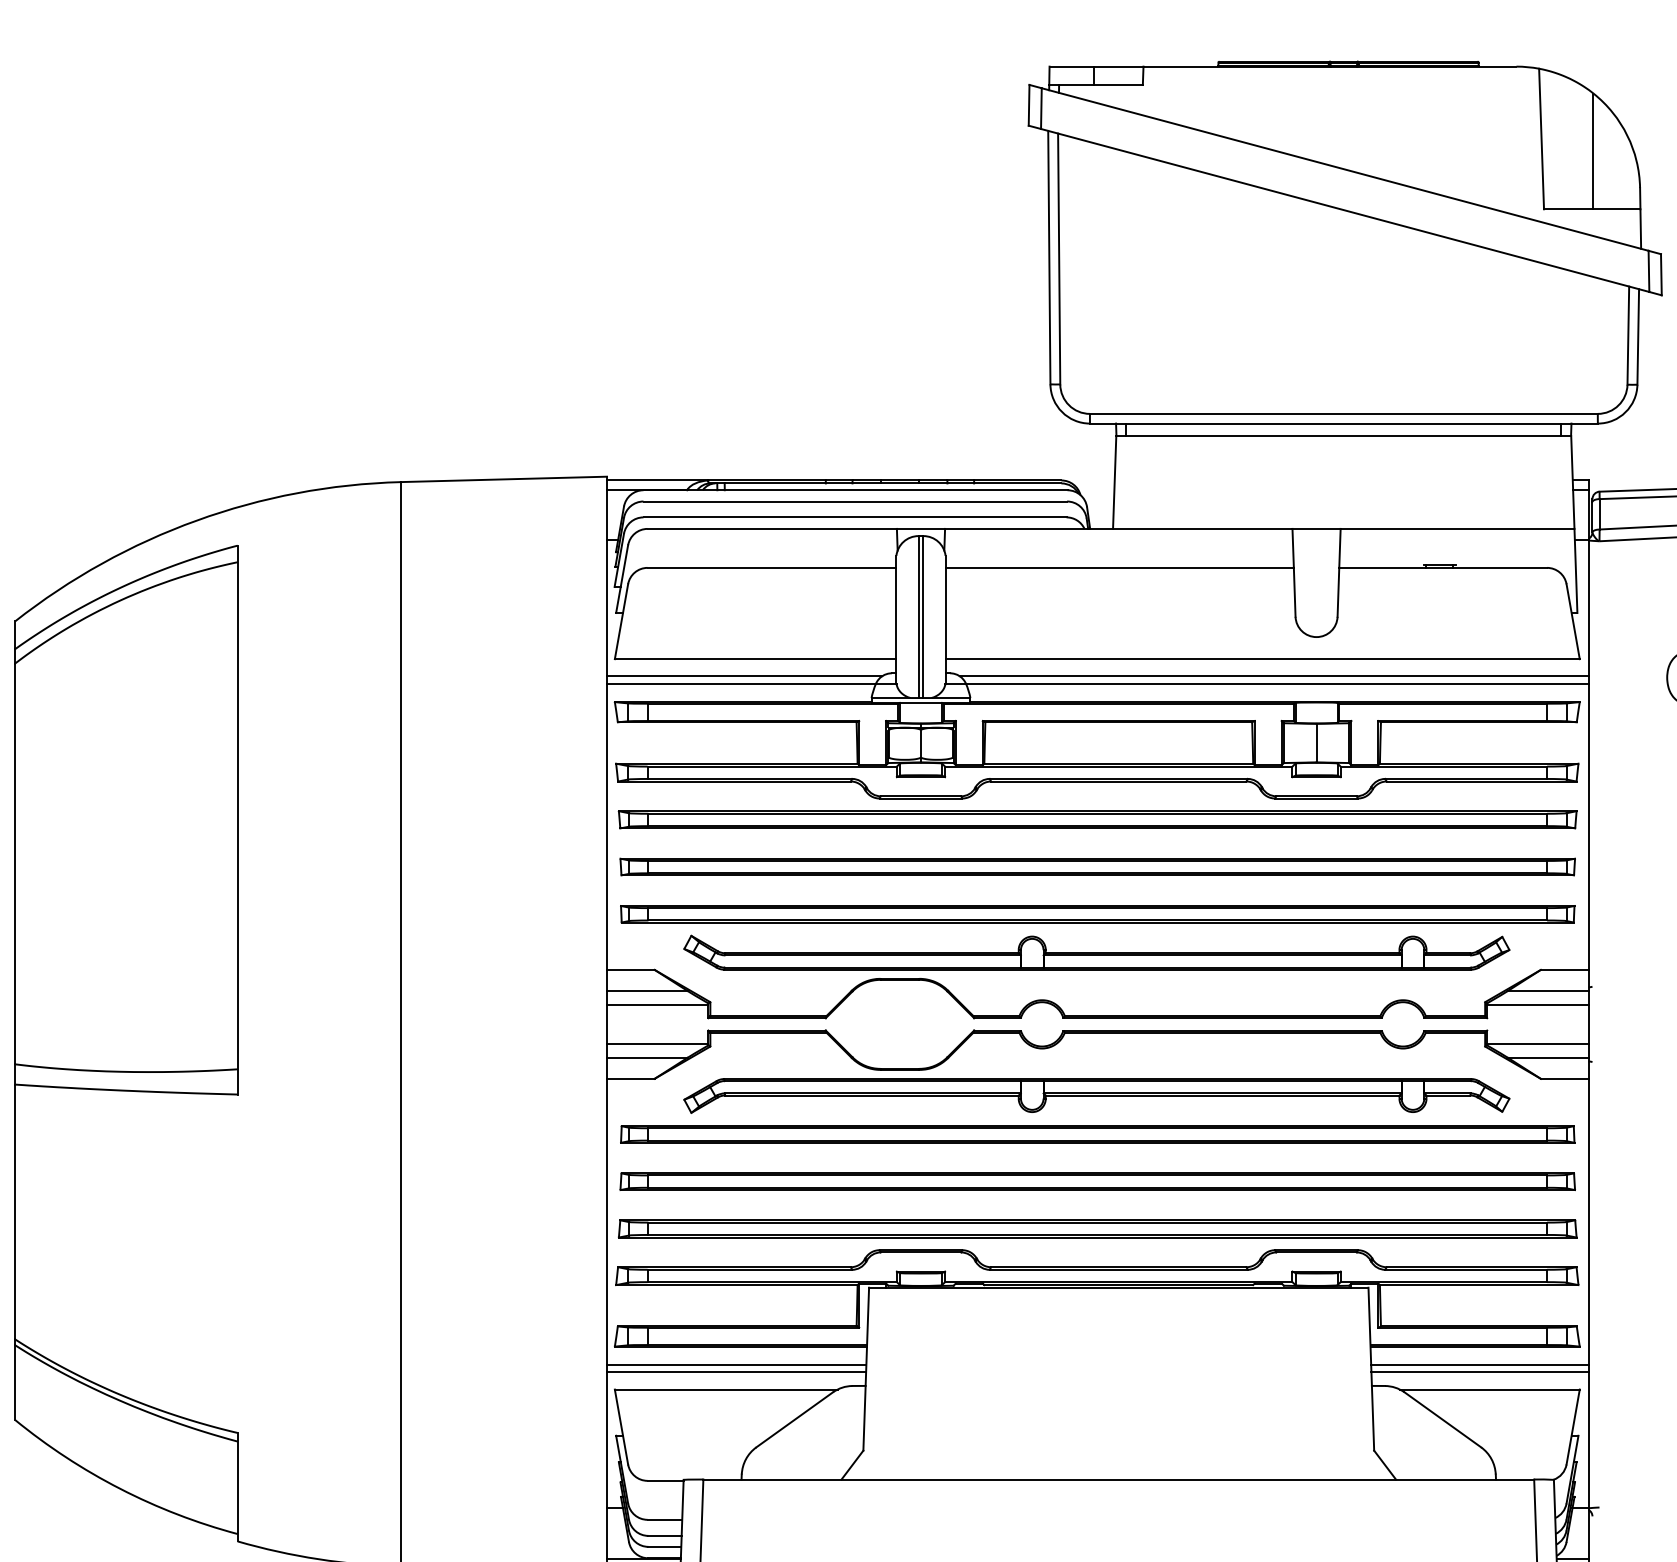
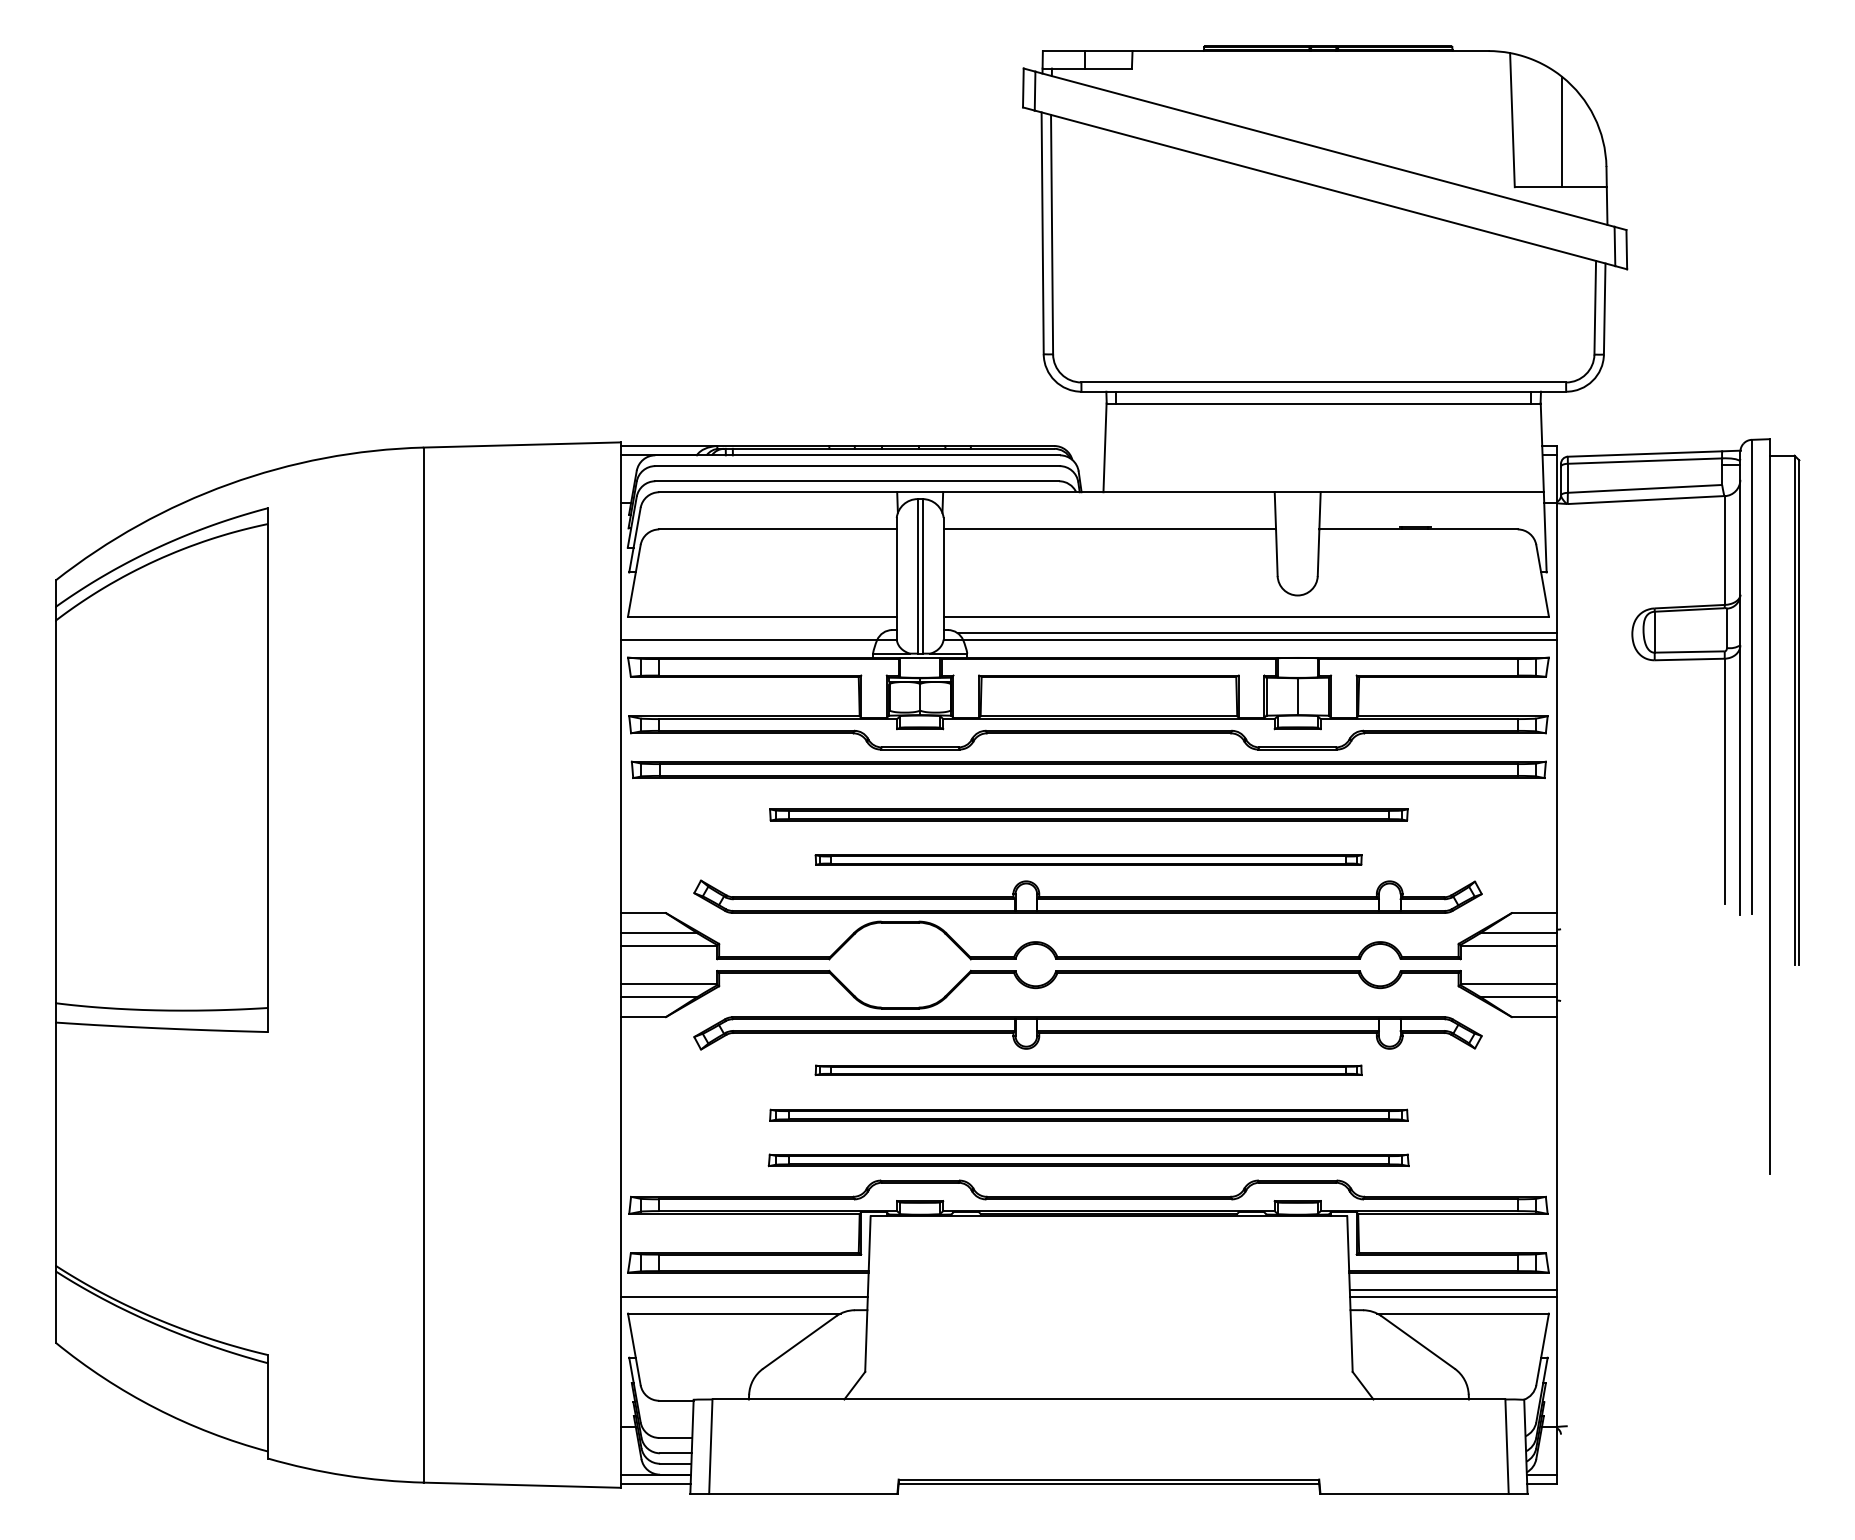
line: (744, 676) -> (751, 633), removed
part: (1097, 866) -> (1088, 814), size x0.7
part: (1097, 913) -> (1088, 859), size x0.6
part: (1097, 1134) -> (1088, 1070), size x0.6
part: (1097, 1181) -> (1088, 1115), size x0.7
part: (1097, 1229) -> (1088, 1160), size x0.7
line: (736, 1365) -> (744, 1290), removed

